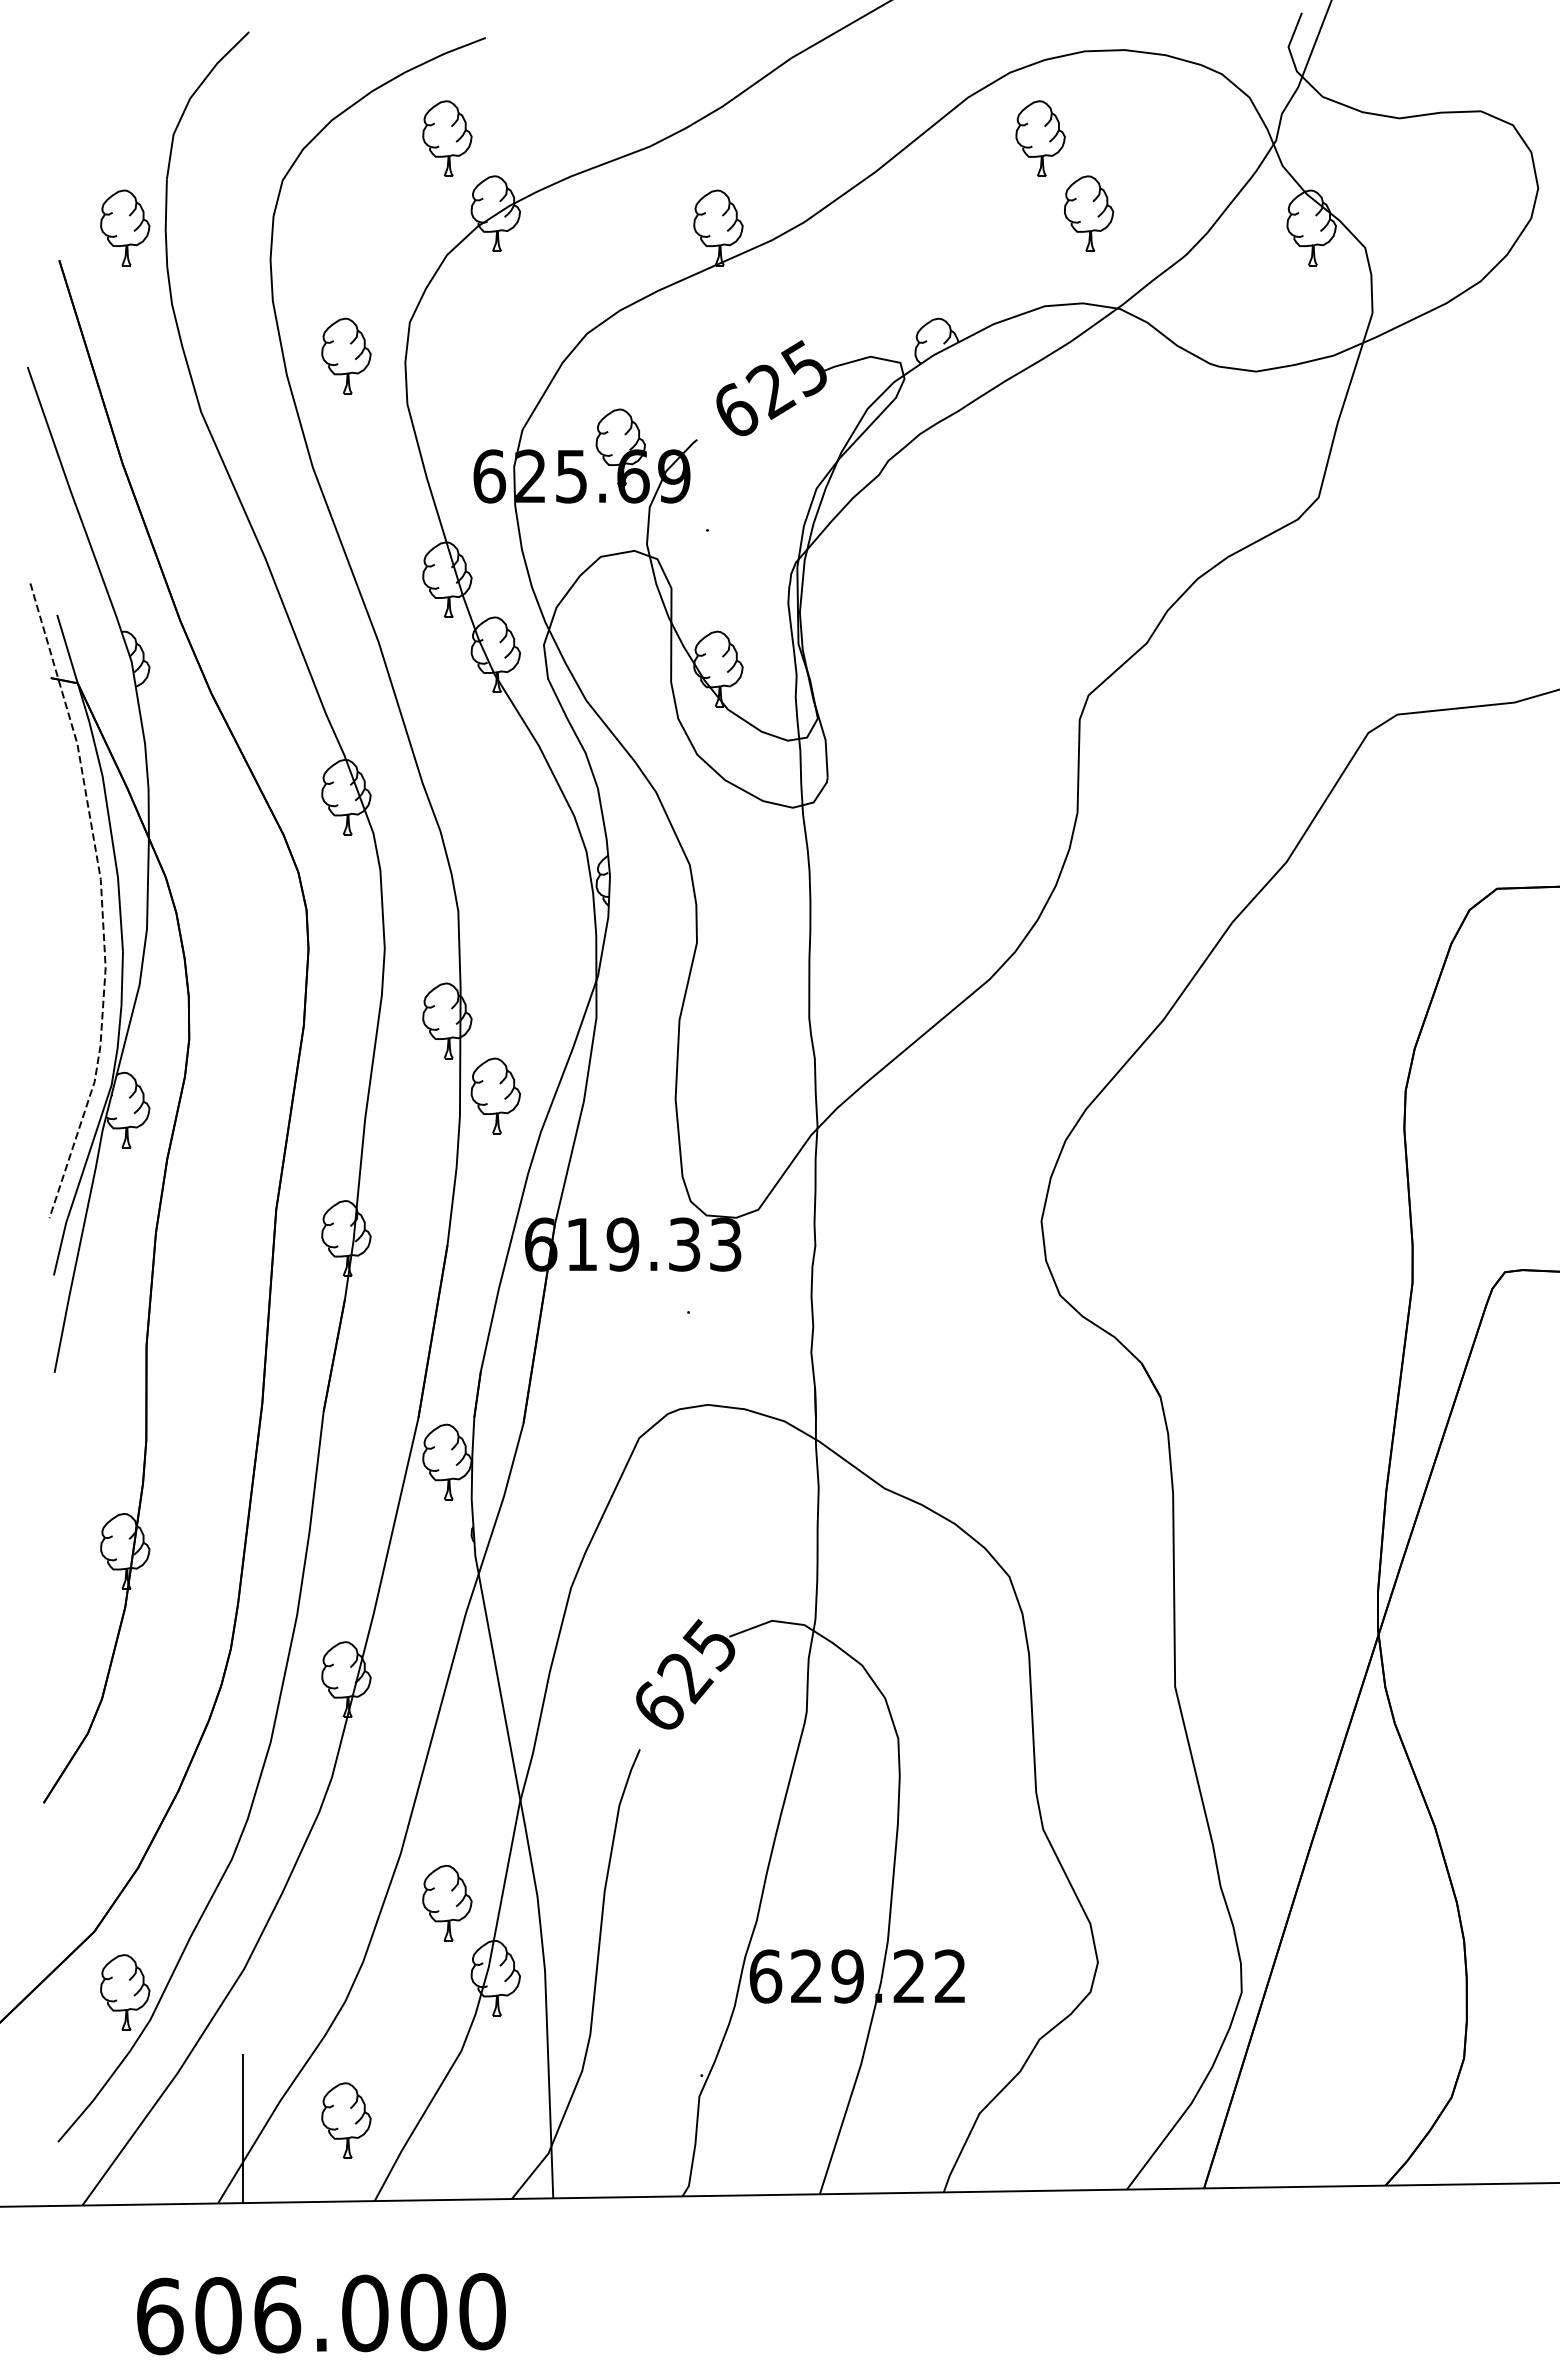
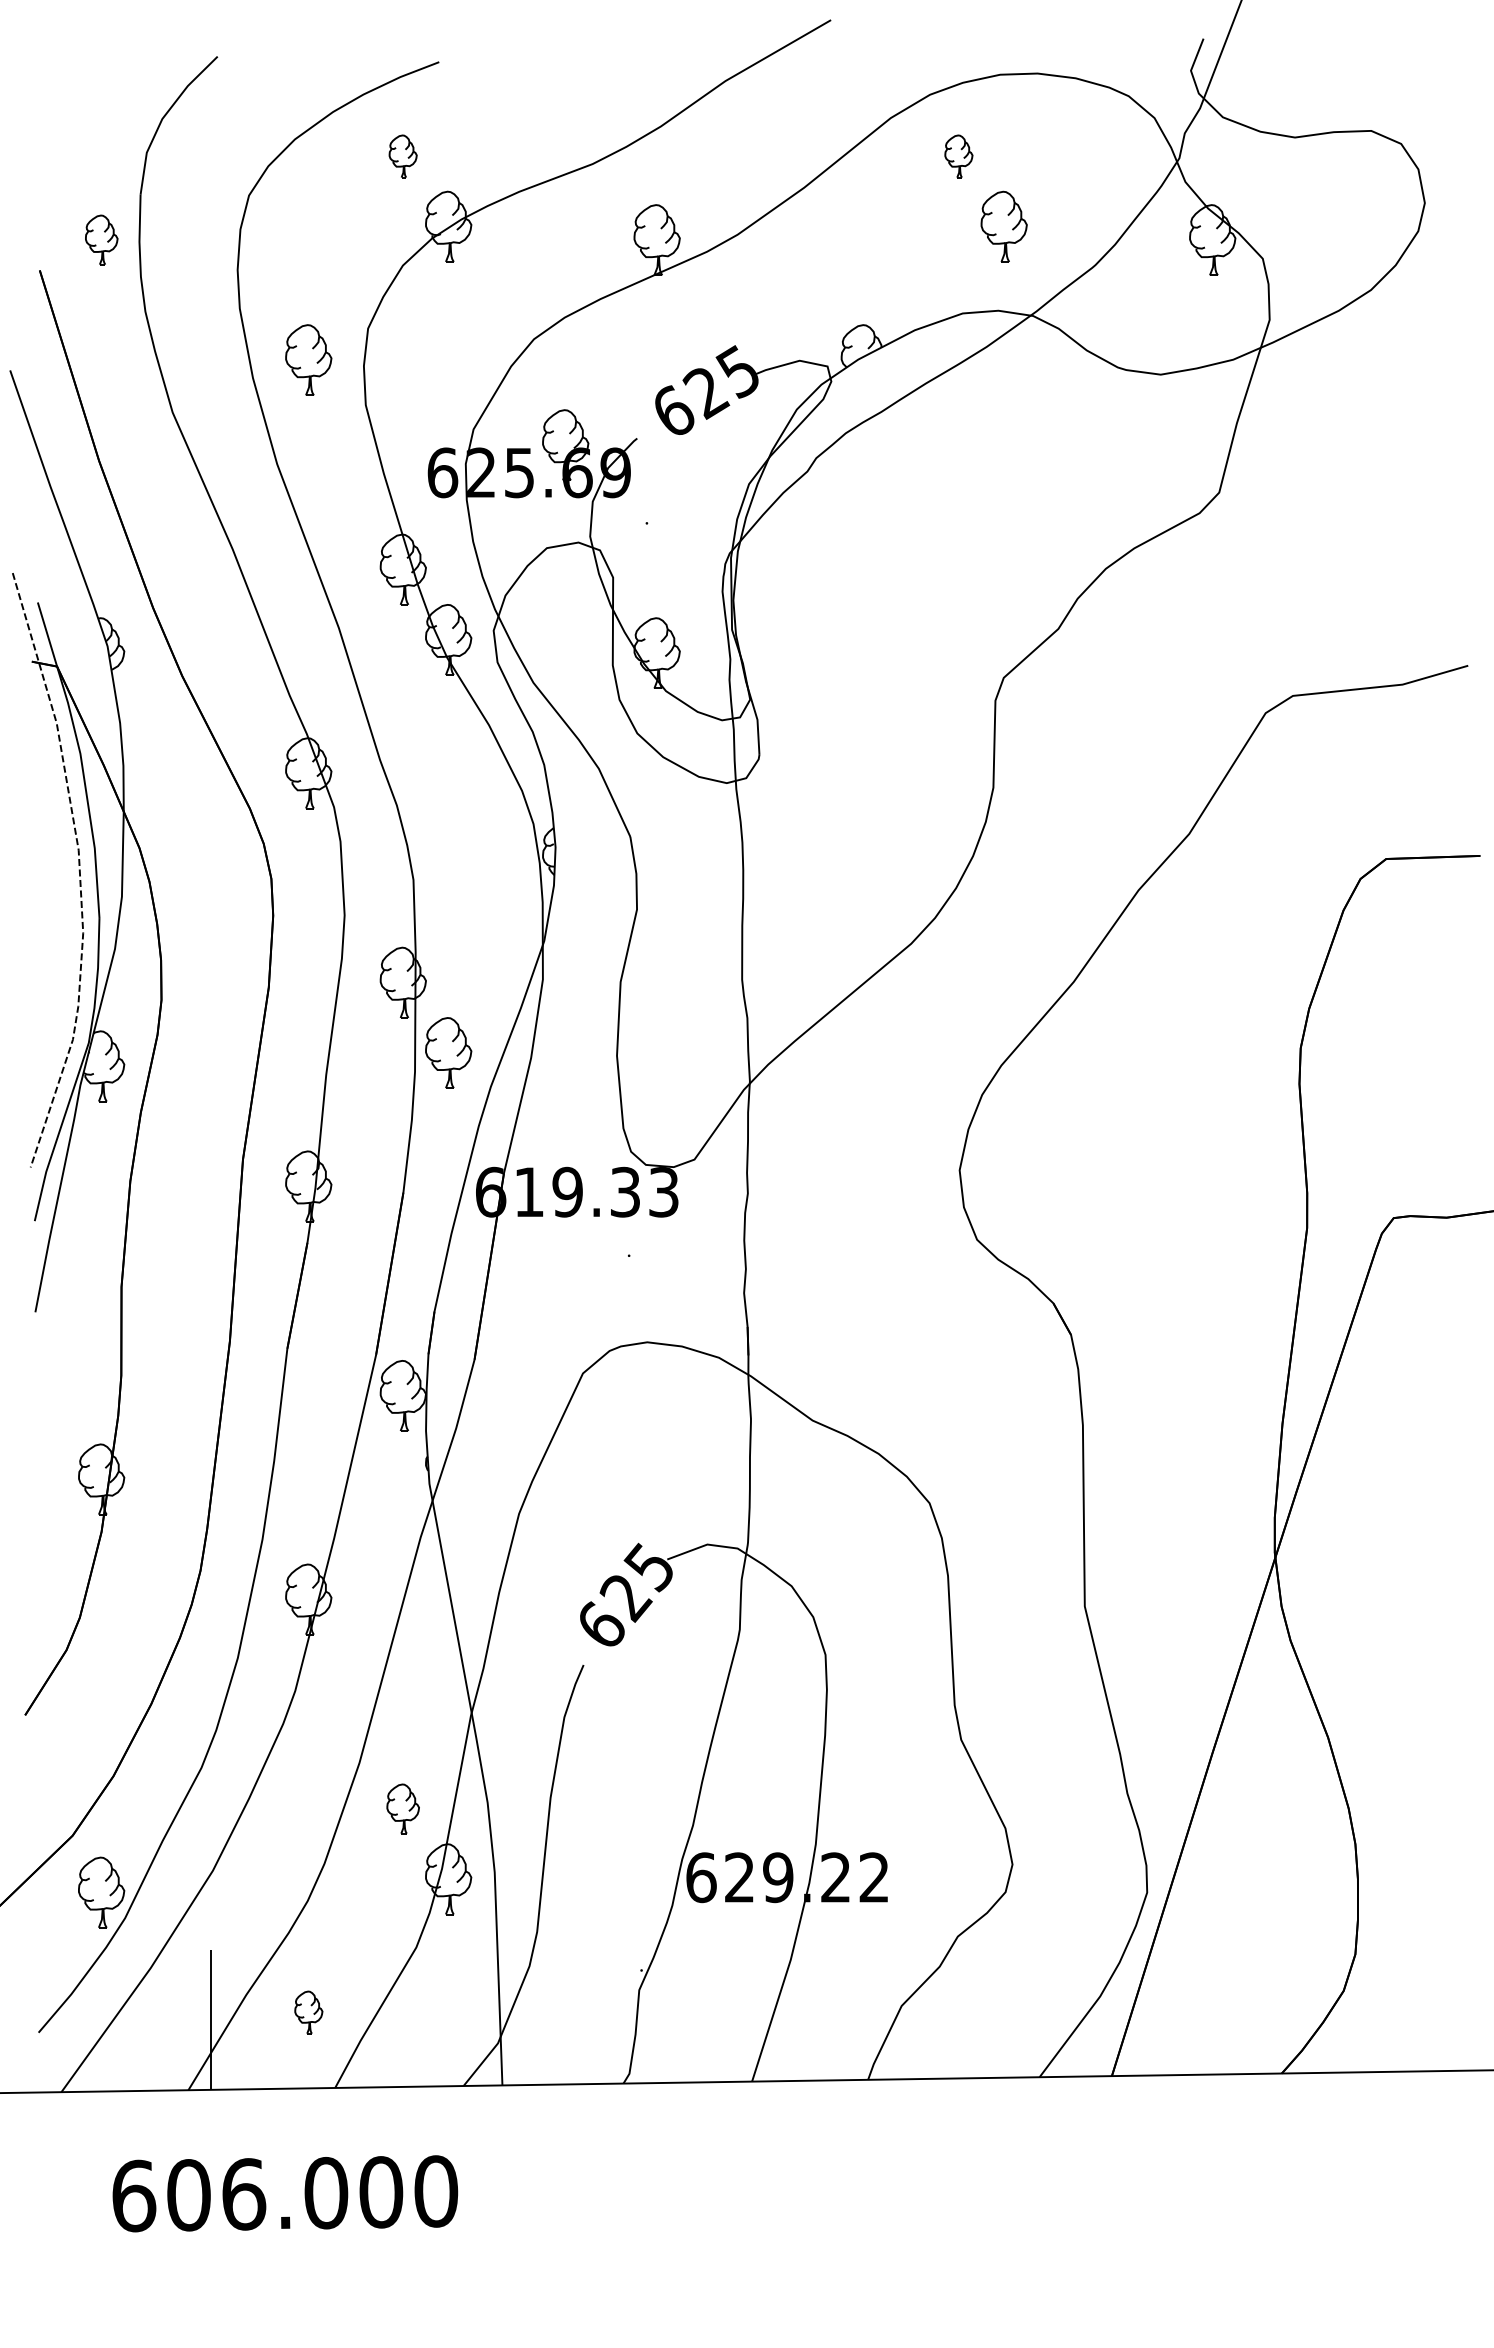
part: (446, 138) -> (402, 156), size x0.6
part: (1040, 138) -> (958, 156), size x0.6
part: (125, 227) -> (101, 239), size x0.7
part: (446, 1902) -> (402, 1808), size x0.7
part: (346, 2120) -> (308, 2012), size x0.6

